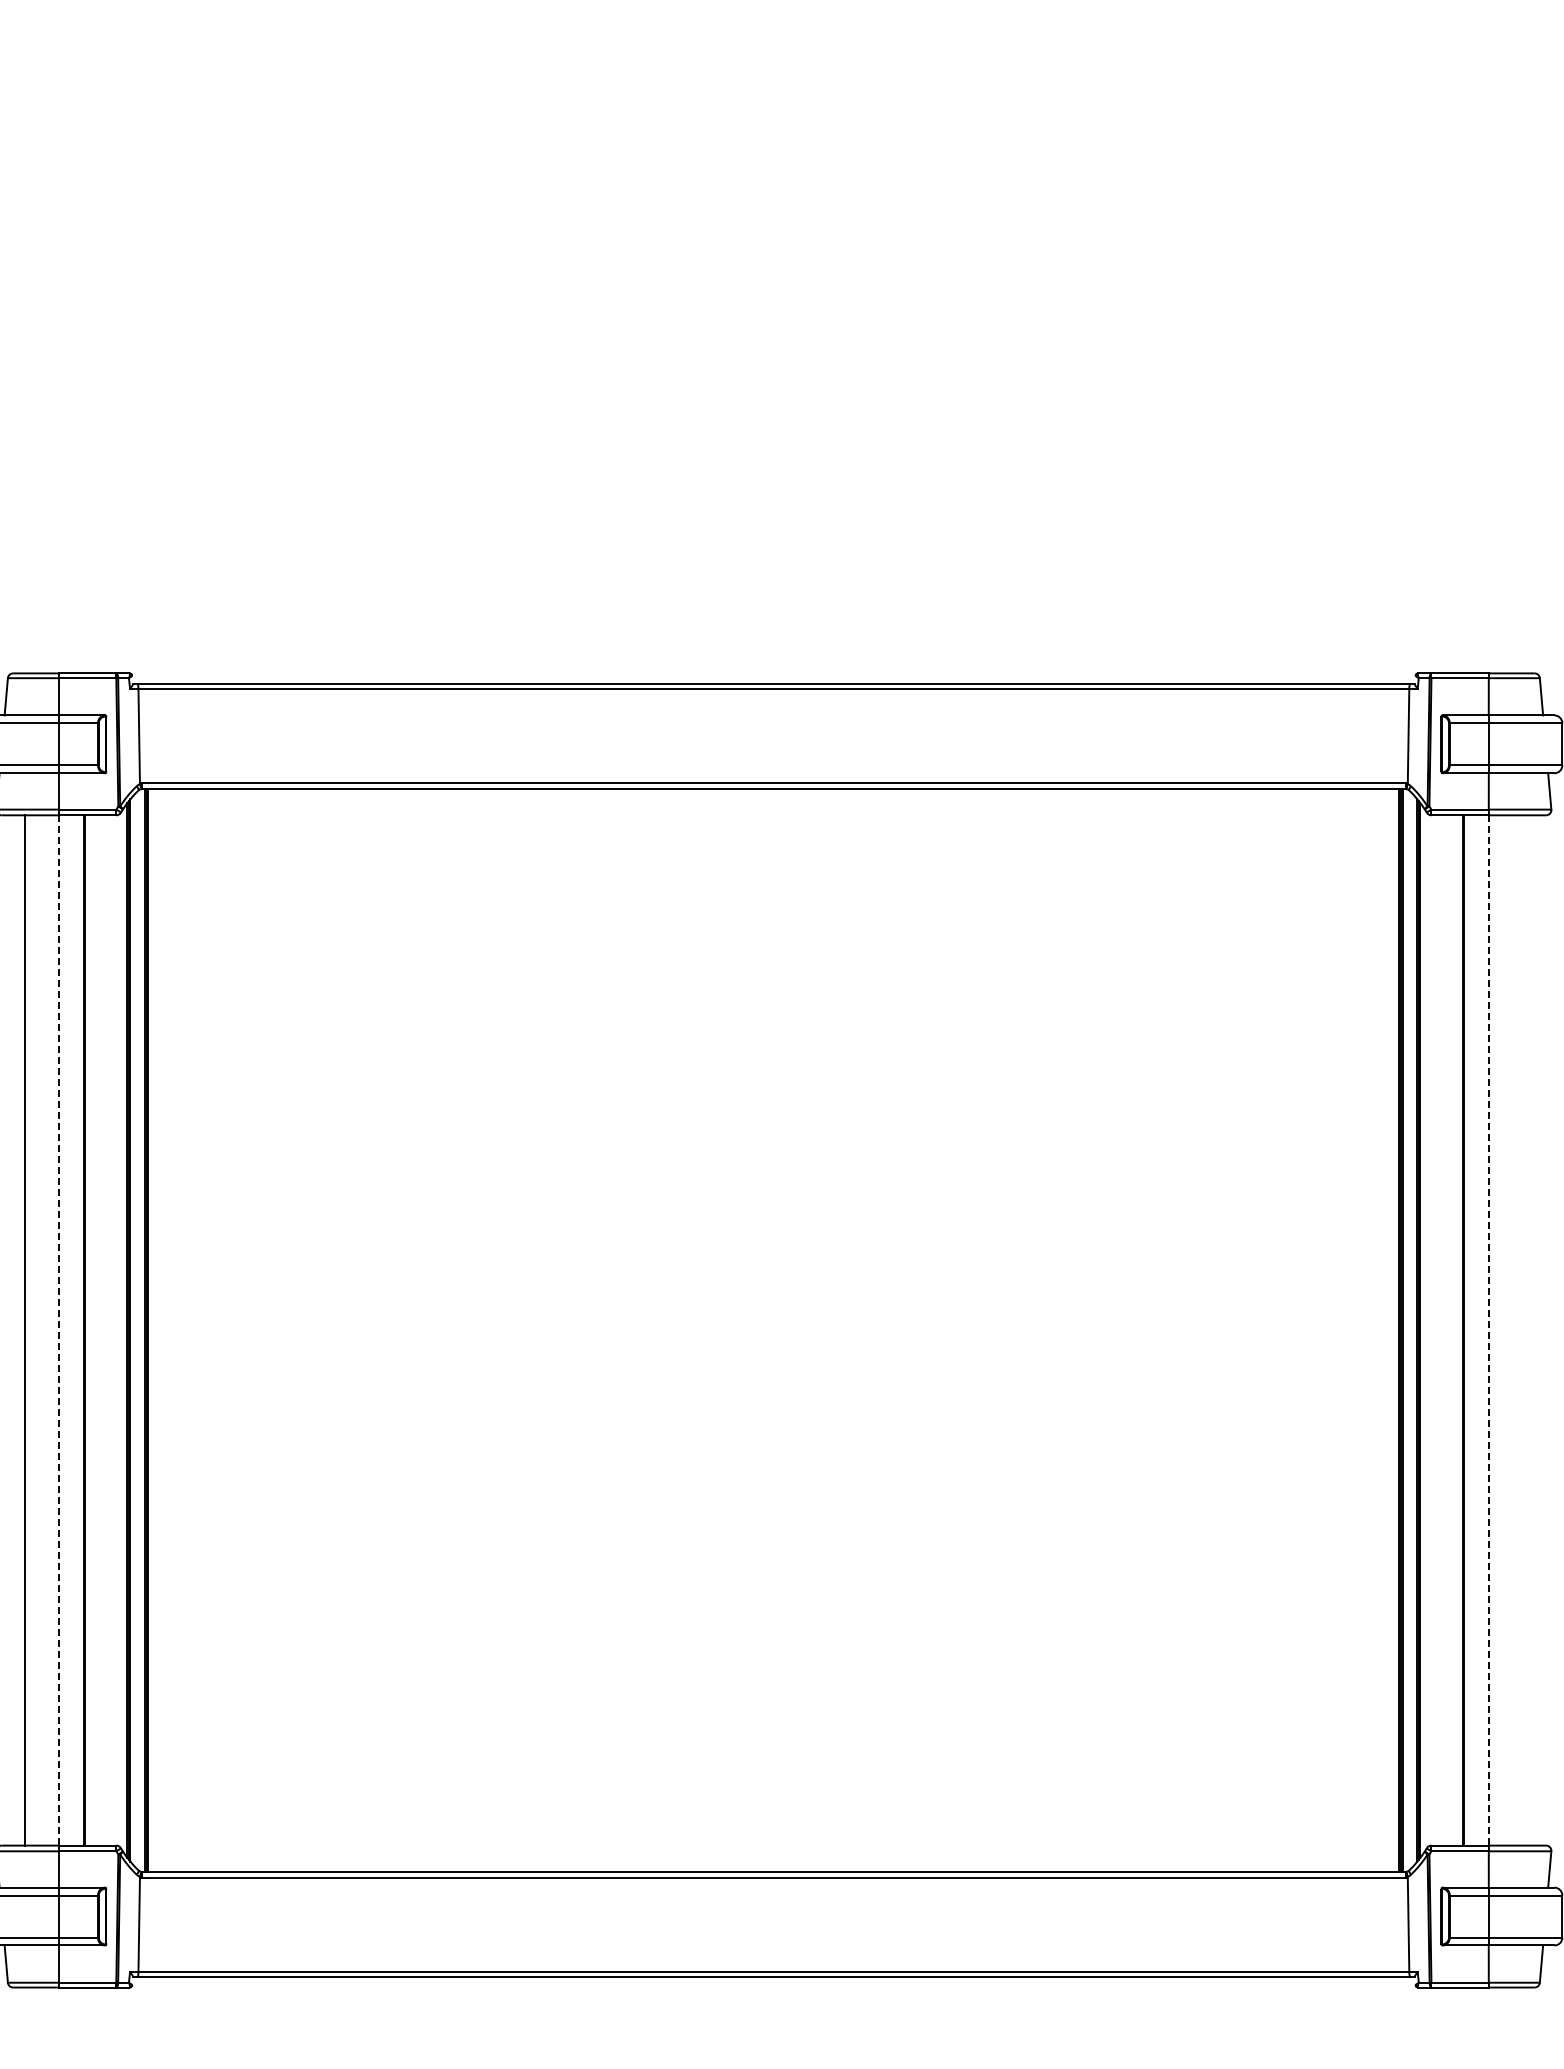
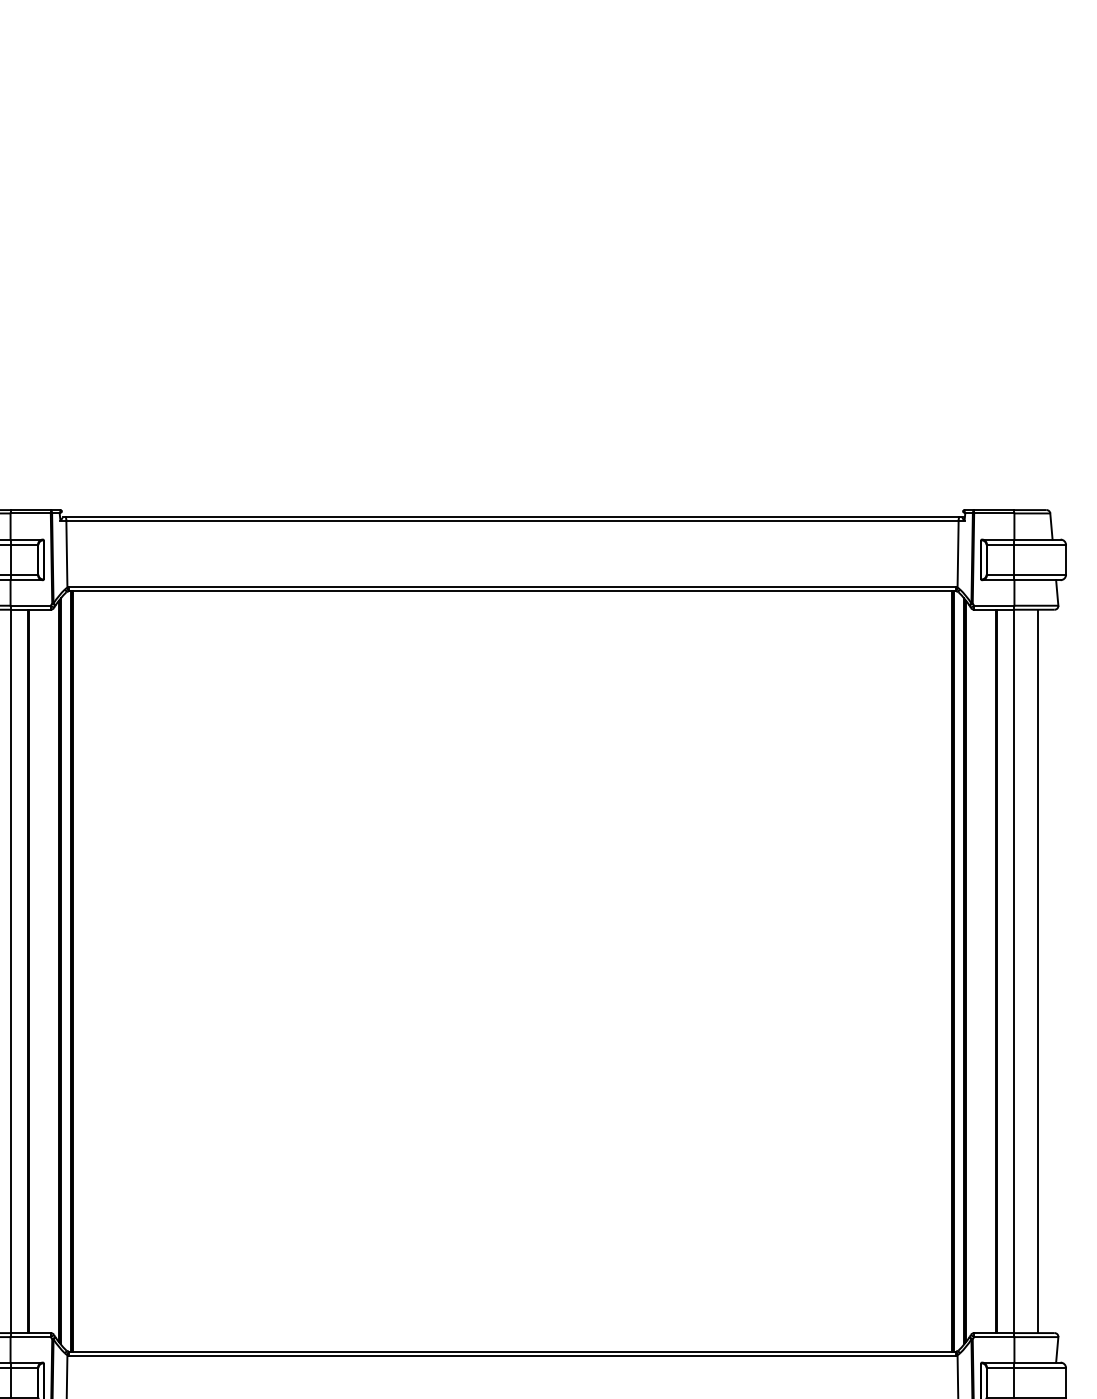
line: (59, 1330) -> (10, 971), dashed -> solid
line: (1488, 1330) -> (1014, 971), dashed -> solid
line: (1522, 1330) -> (1038, 971), added

